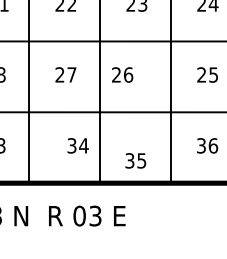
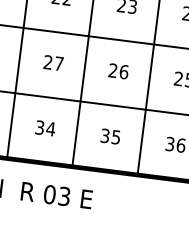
text: (122, 74) -> (118, 70), moved
text: (77, 145) -> (45, 128), moved
text: (135, 160) -> (110, 136), moved

